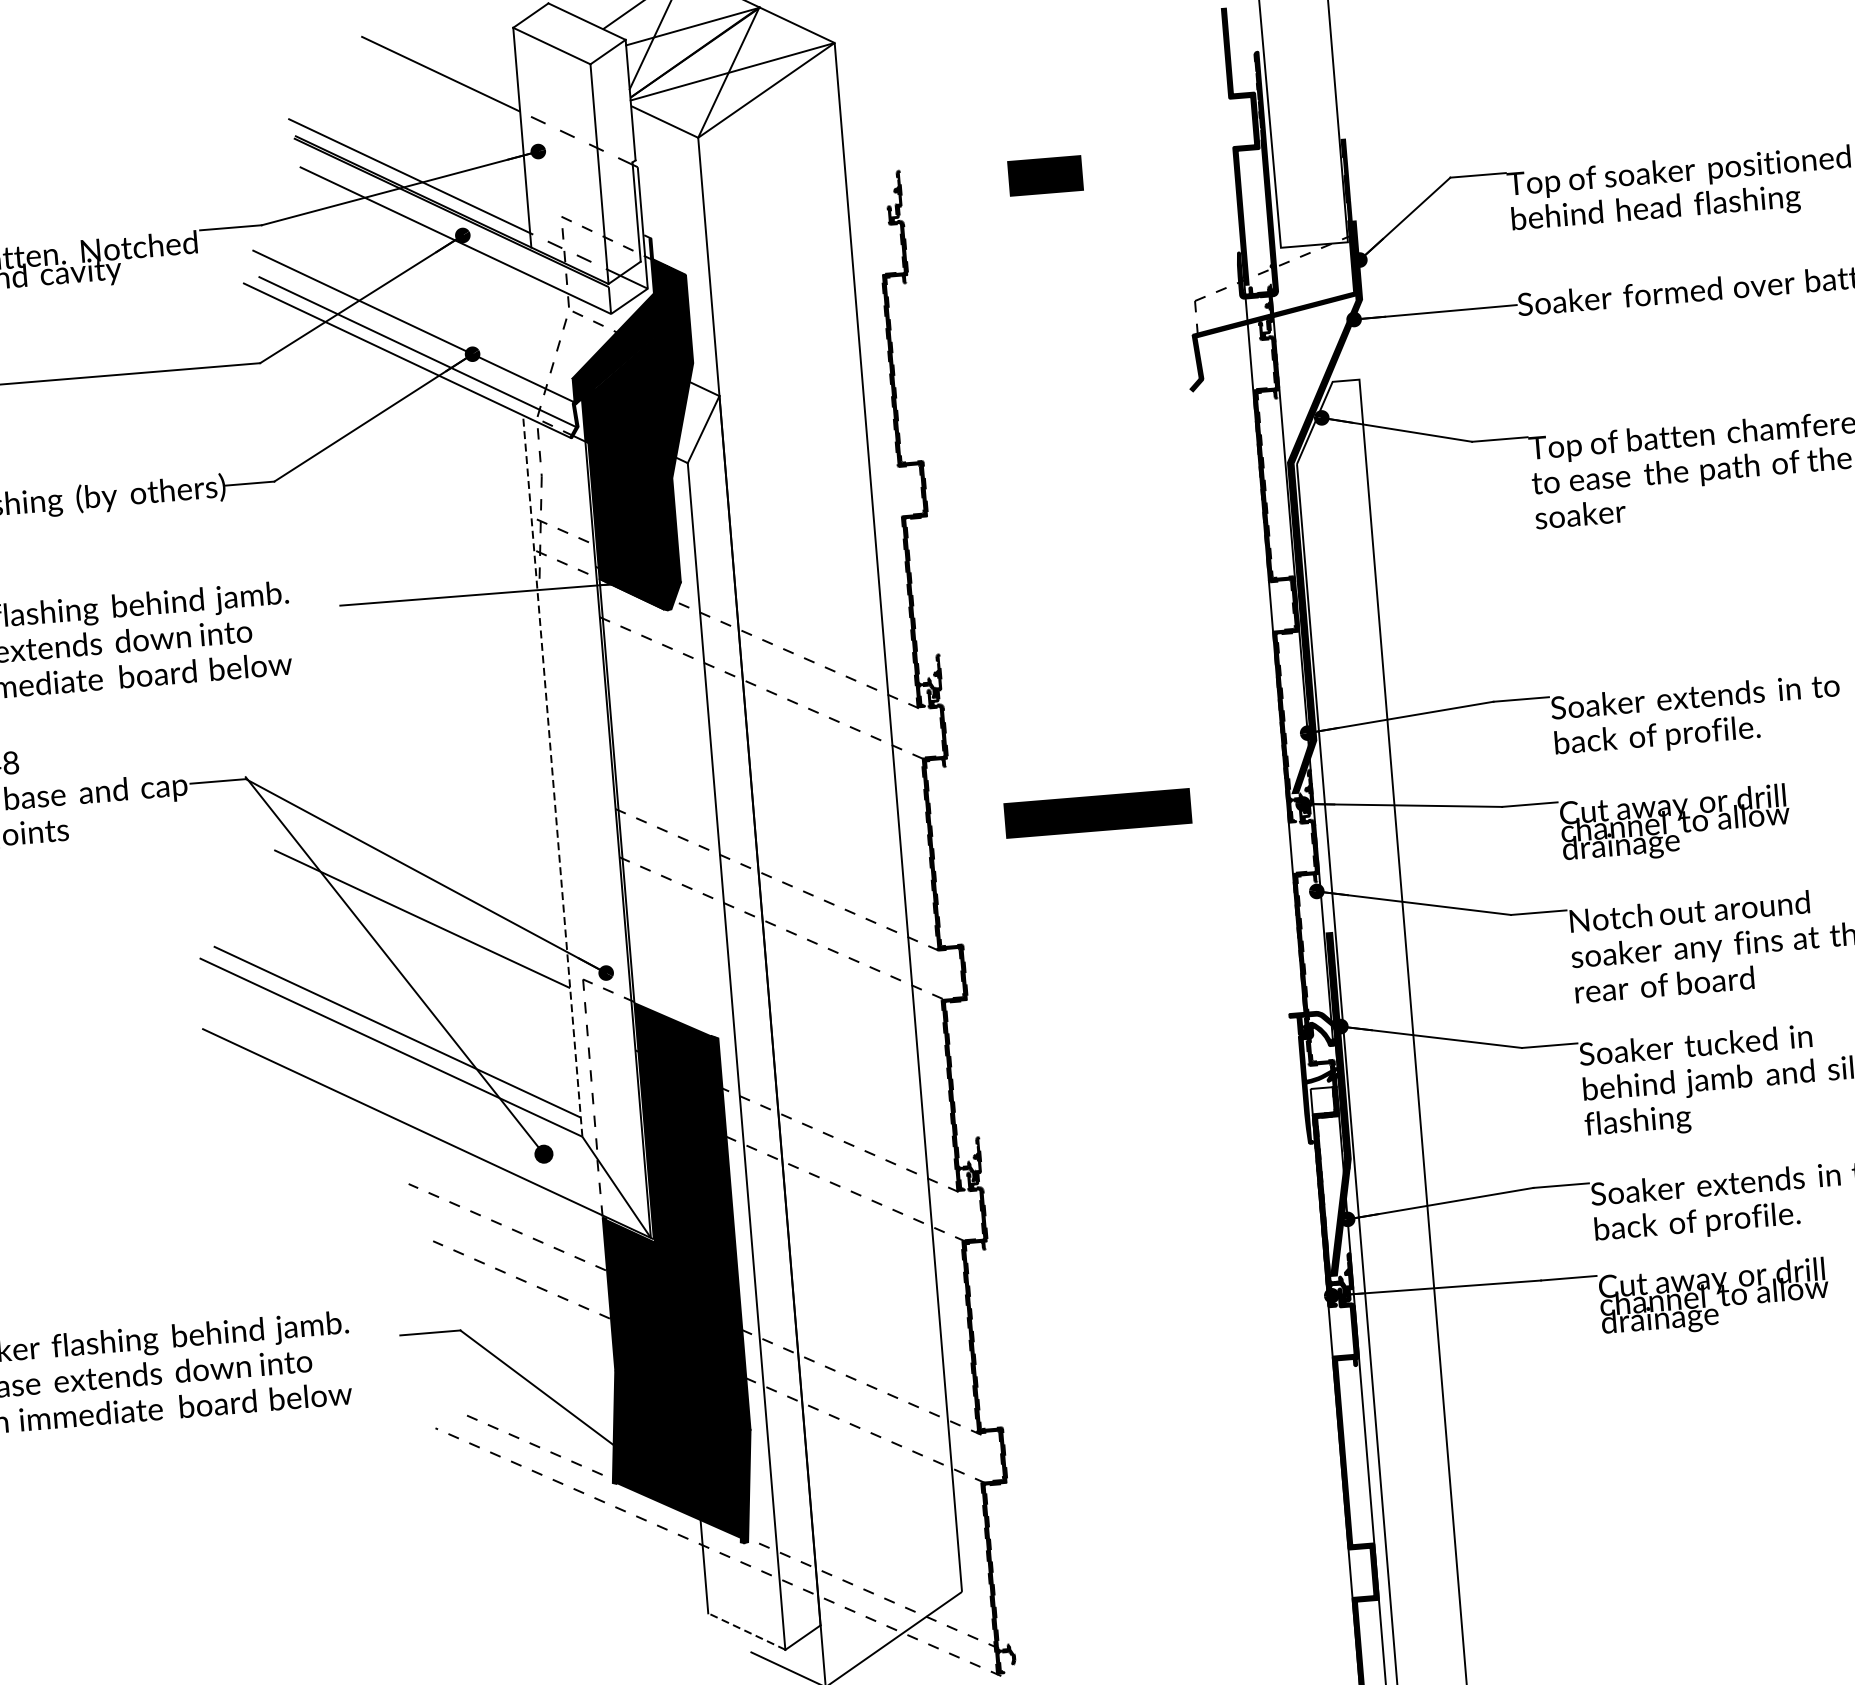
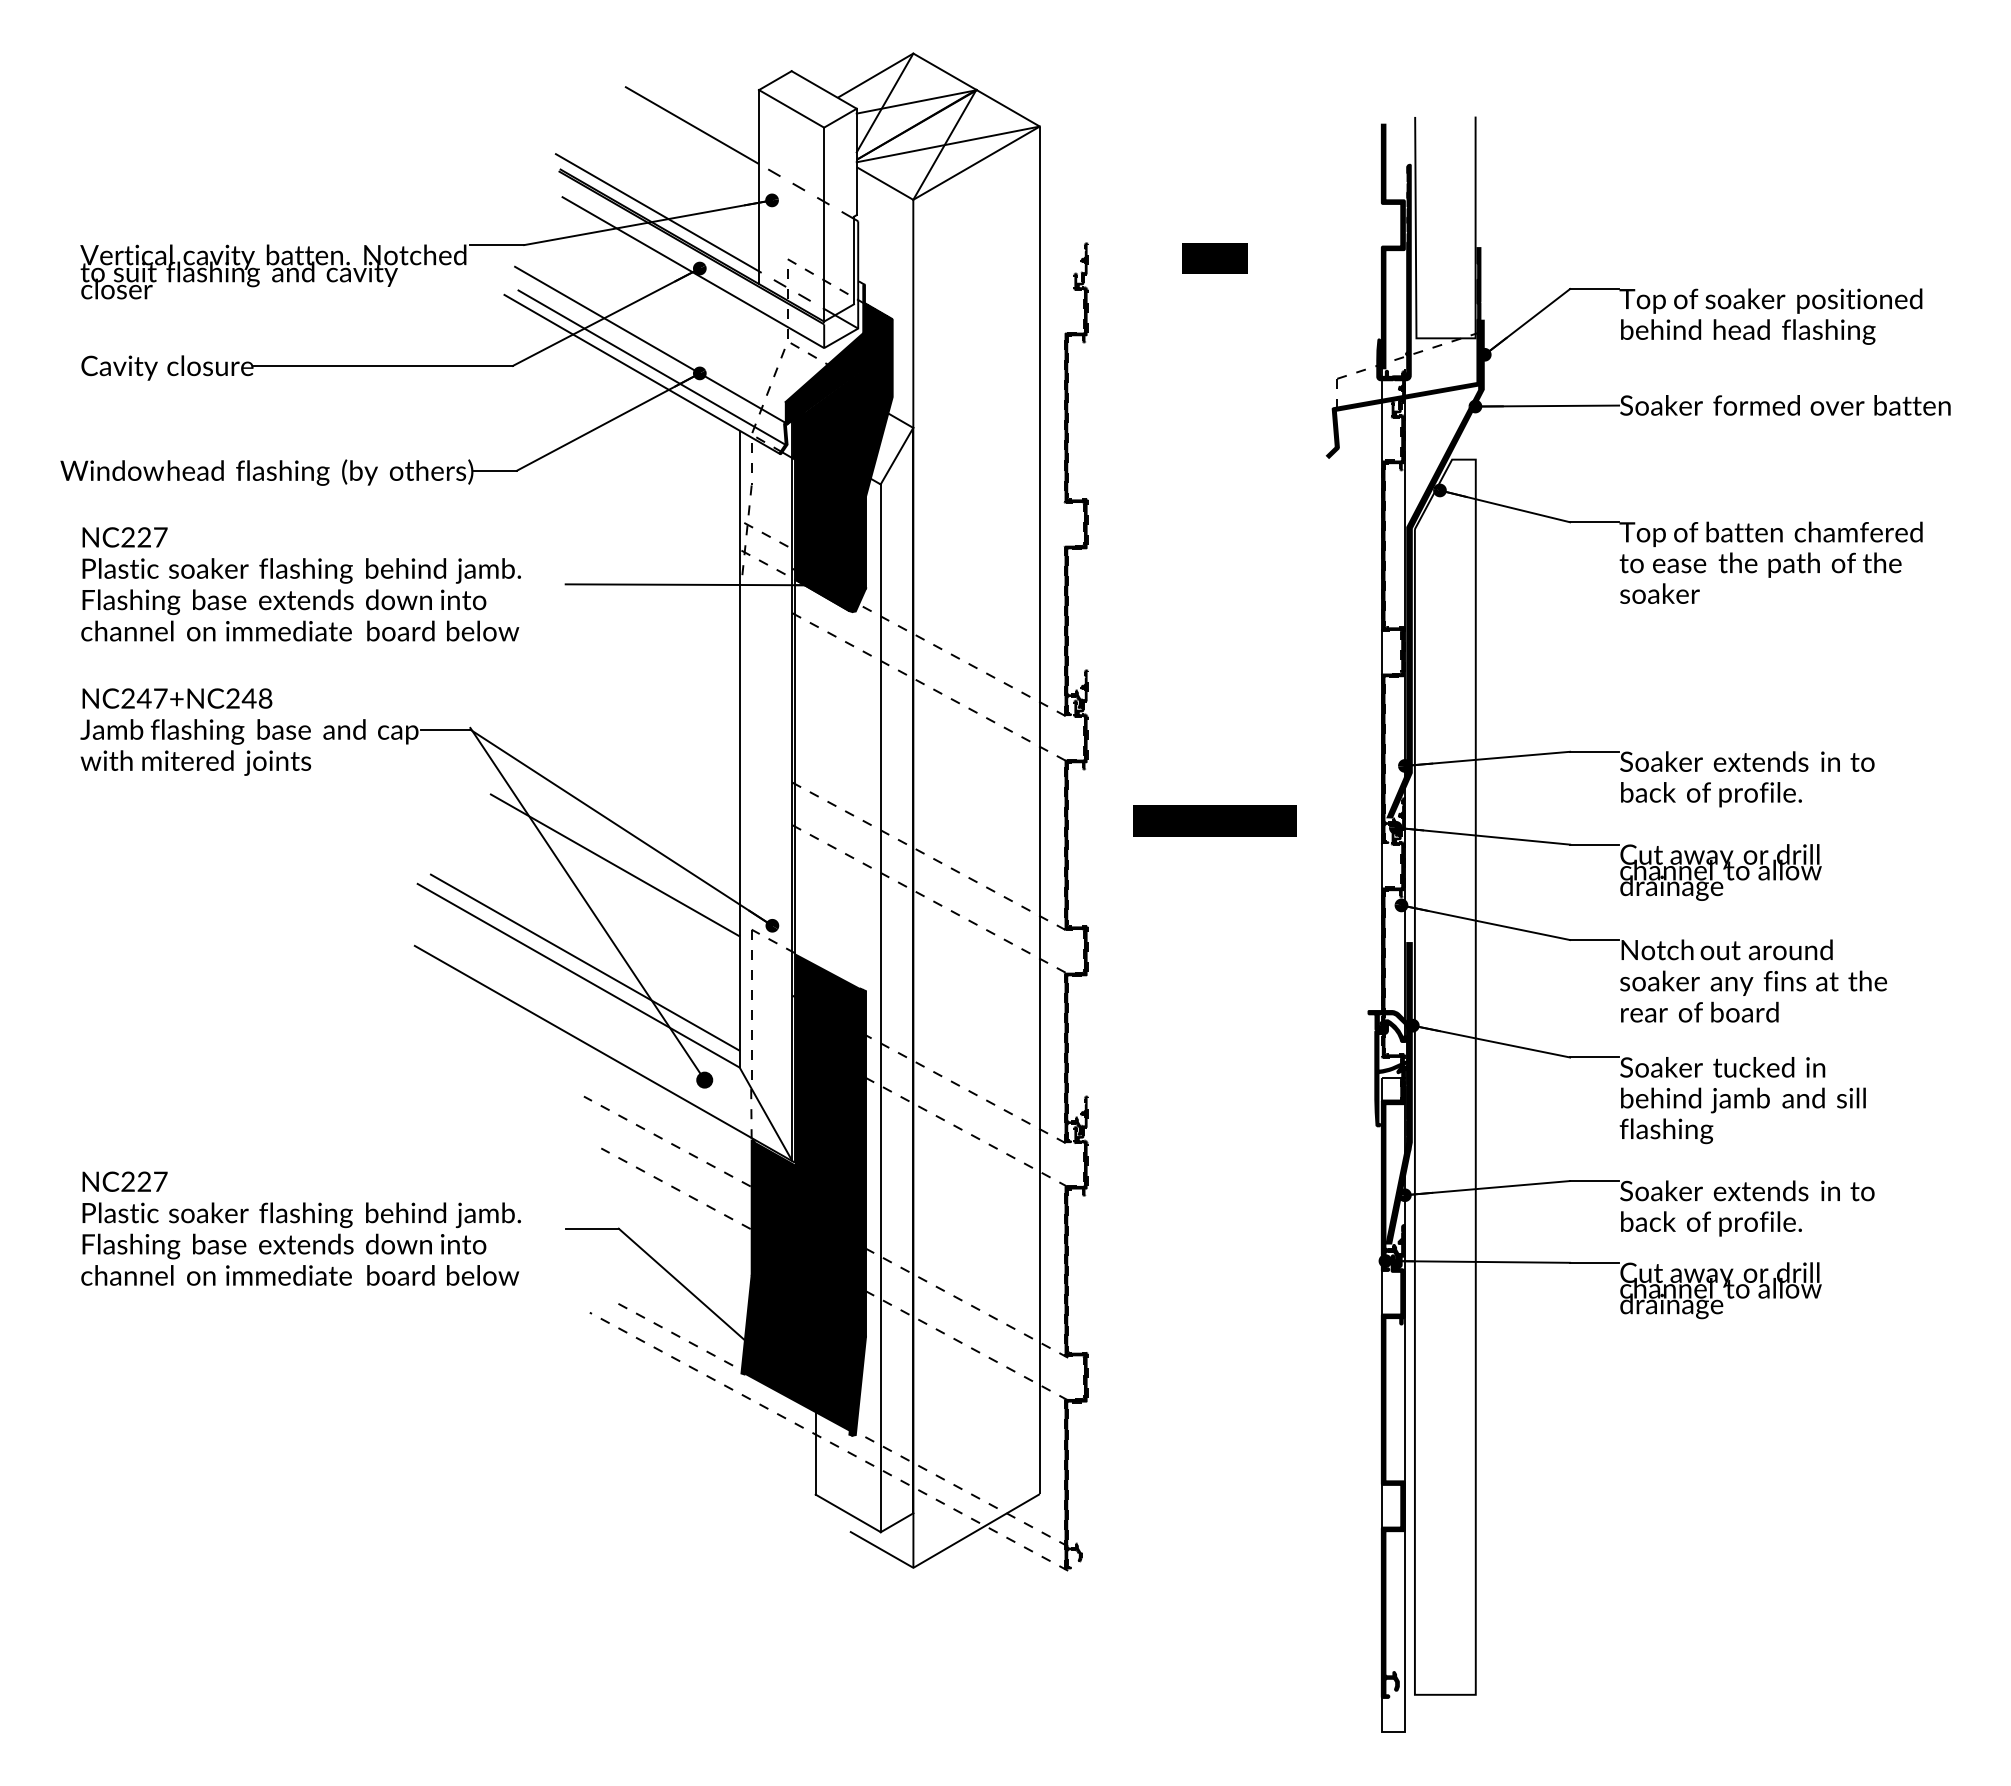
line: (552, 775) -> (739, 748), dashed -> solid
line: (747, 1631) -> (848, 1513), dashed -> solid

